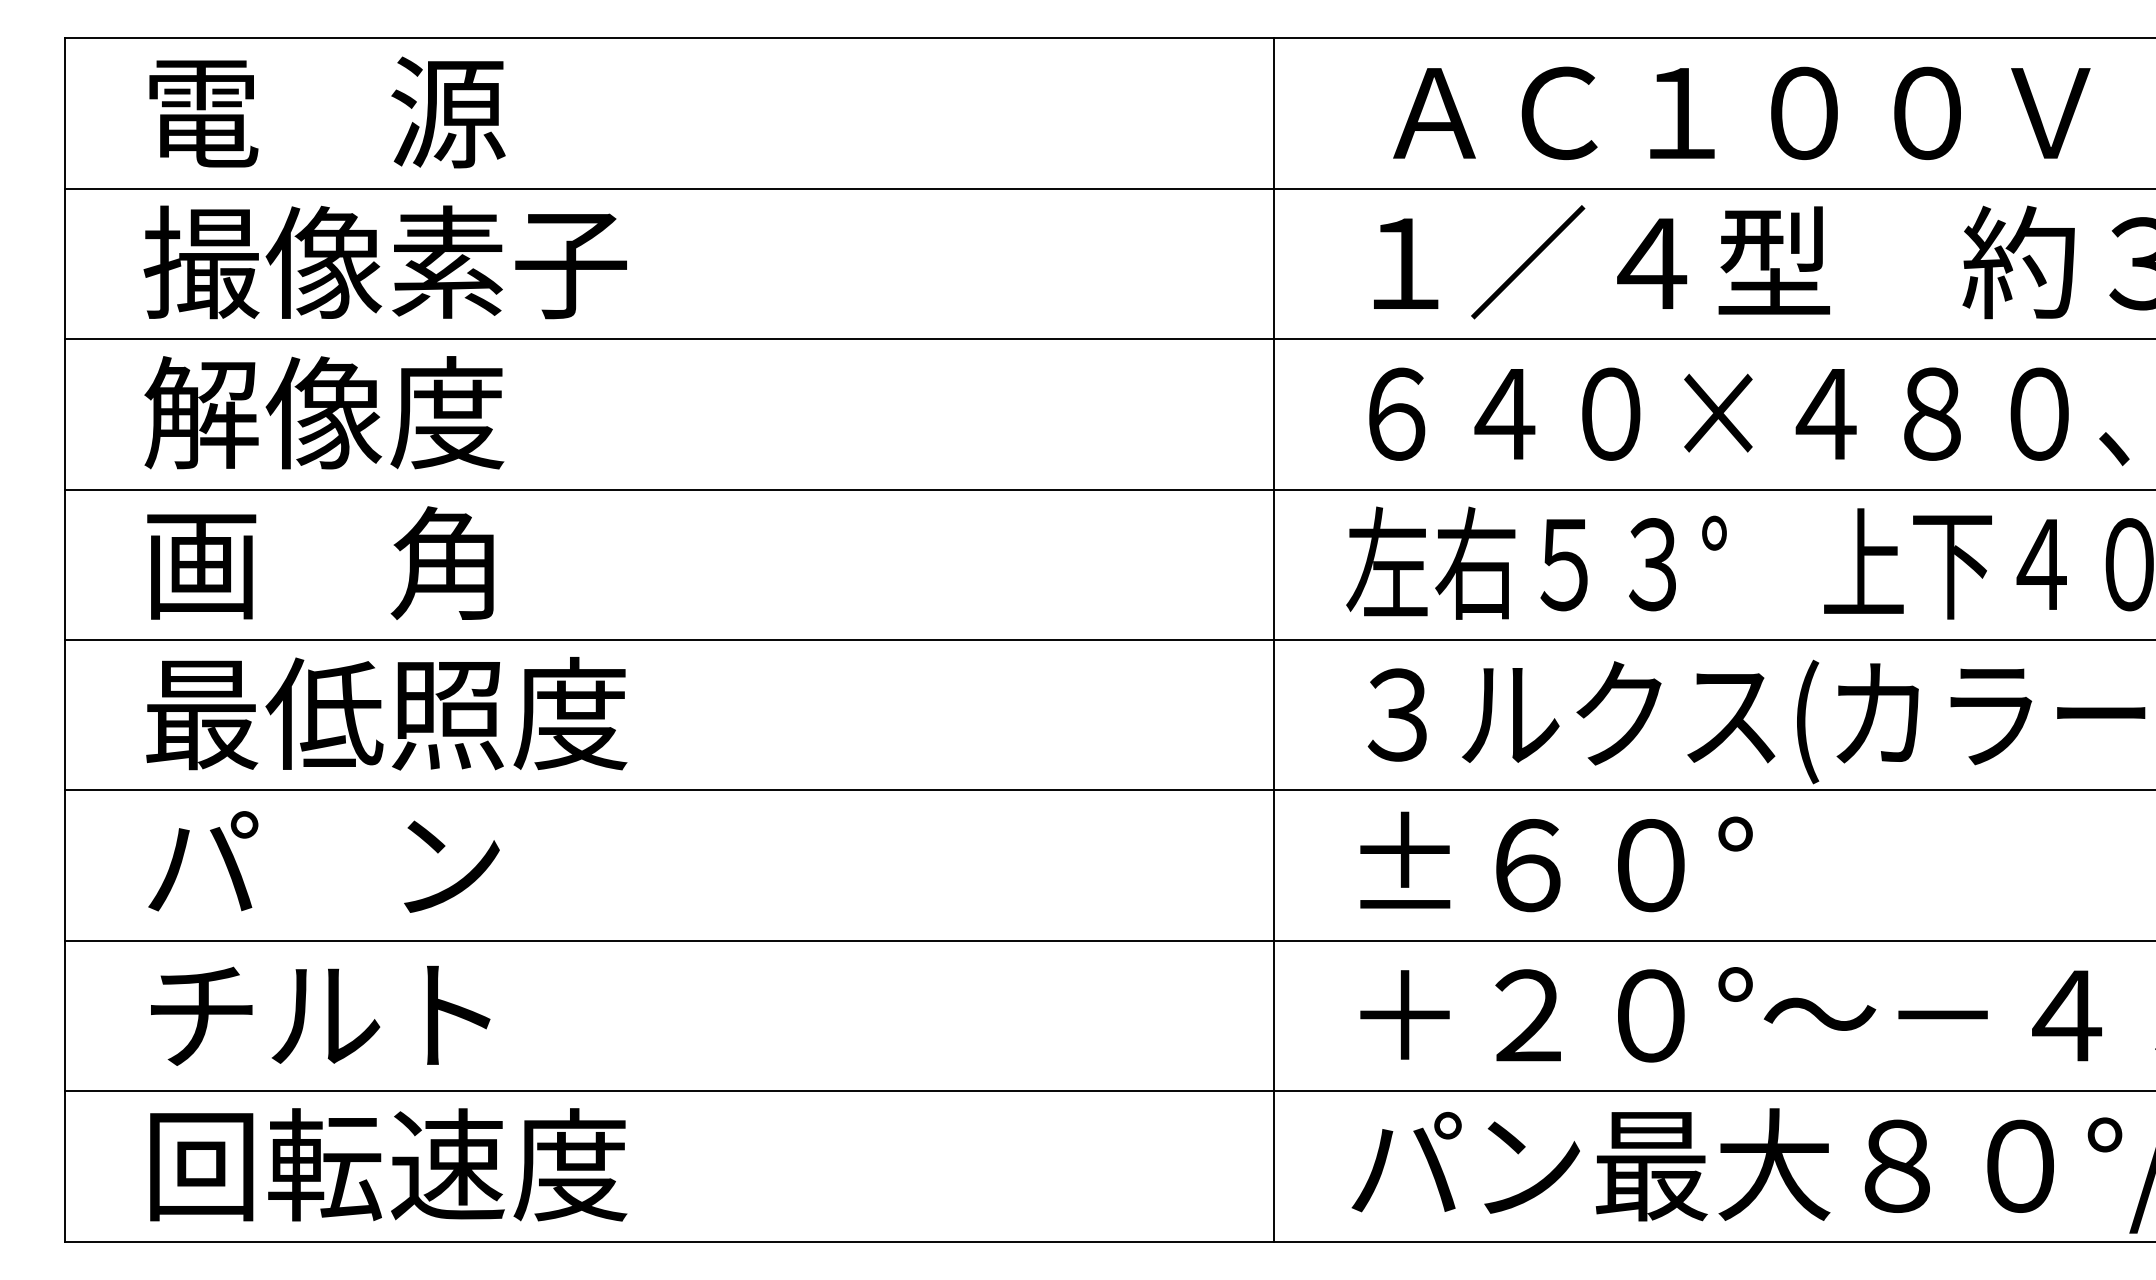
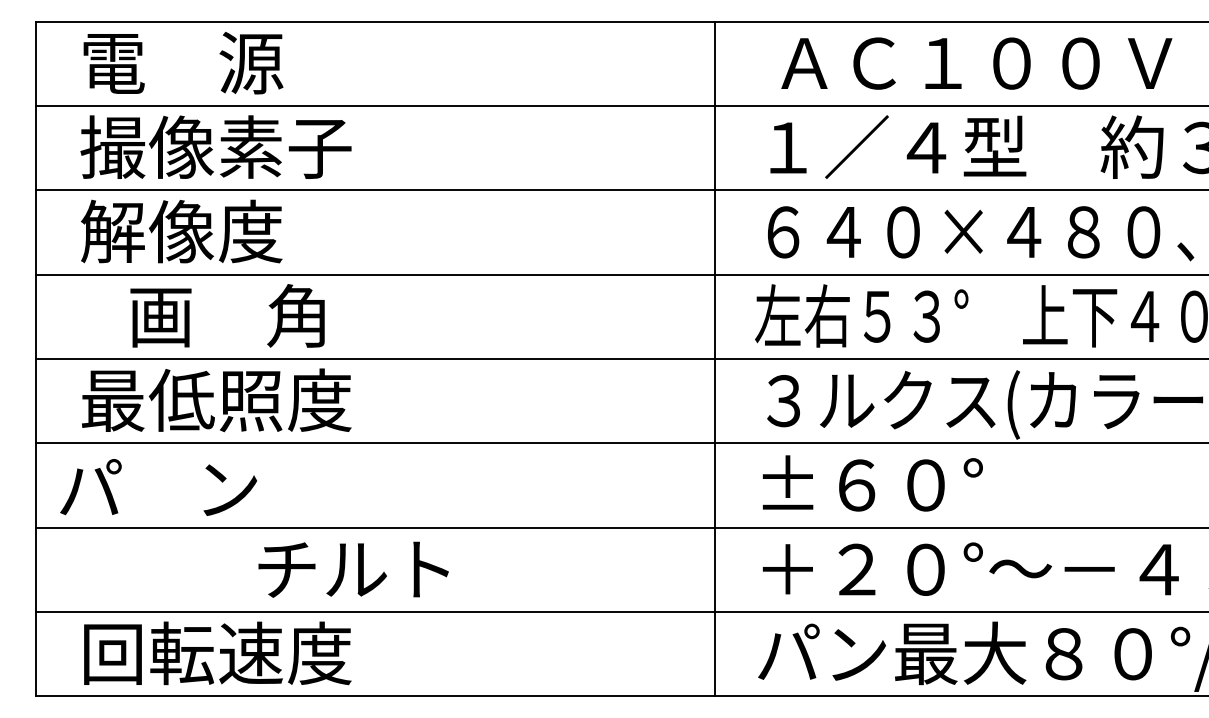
text: (320, 562) -> (227, 315), moved
text: (323, 861) -> (158, 487), moved
text: (320, 1015) -> (353, 569), moved

